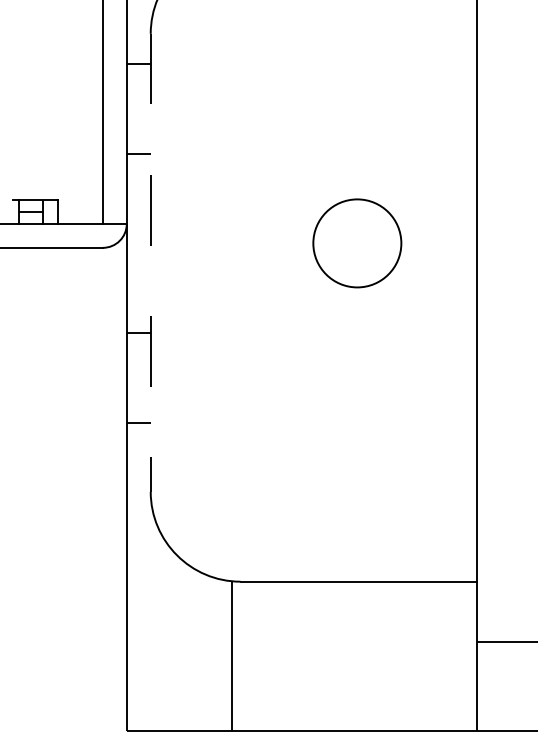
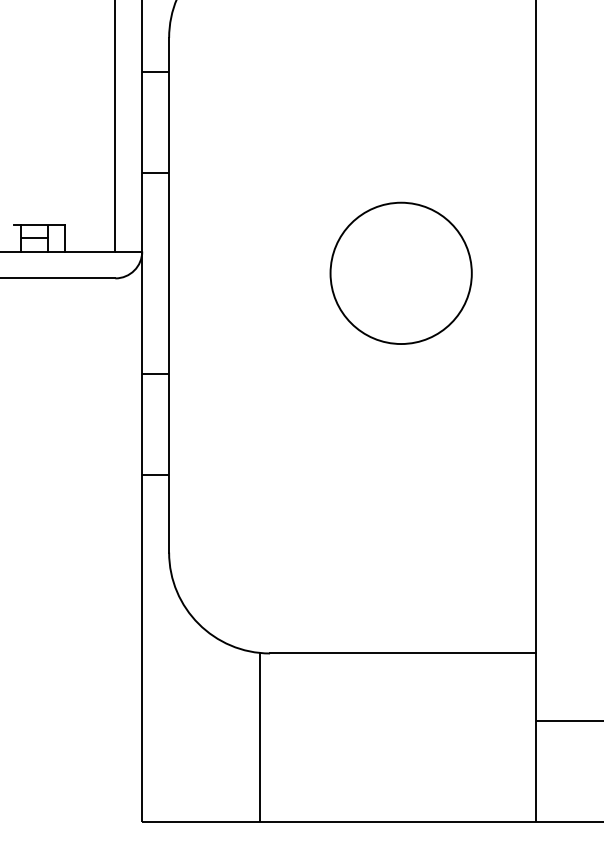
part: (357, 243) -> (401, 273), size x1.43
line: (150, 263) -> (168, 295), dashed -> solid

